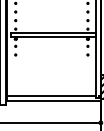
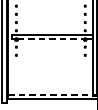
line: (51, 37) -> (50, 38), solid -> dashed
line: (51, 96) -> (50, 94), solid -> dashed

